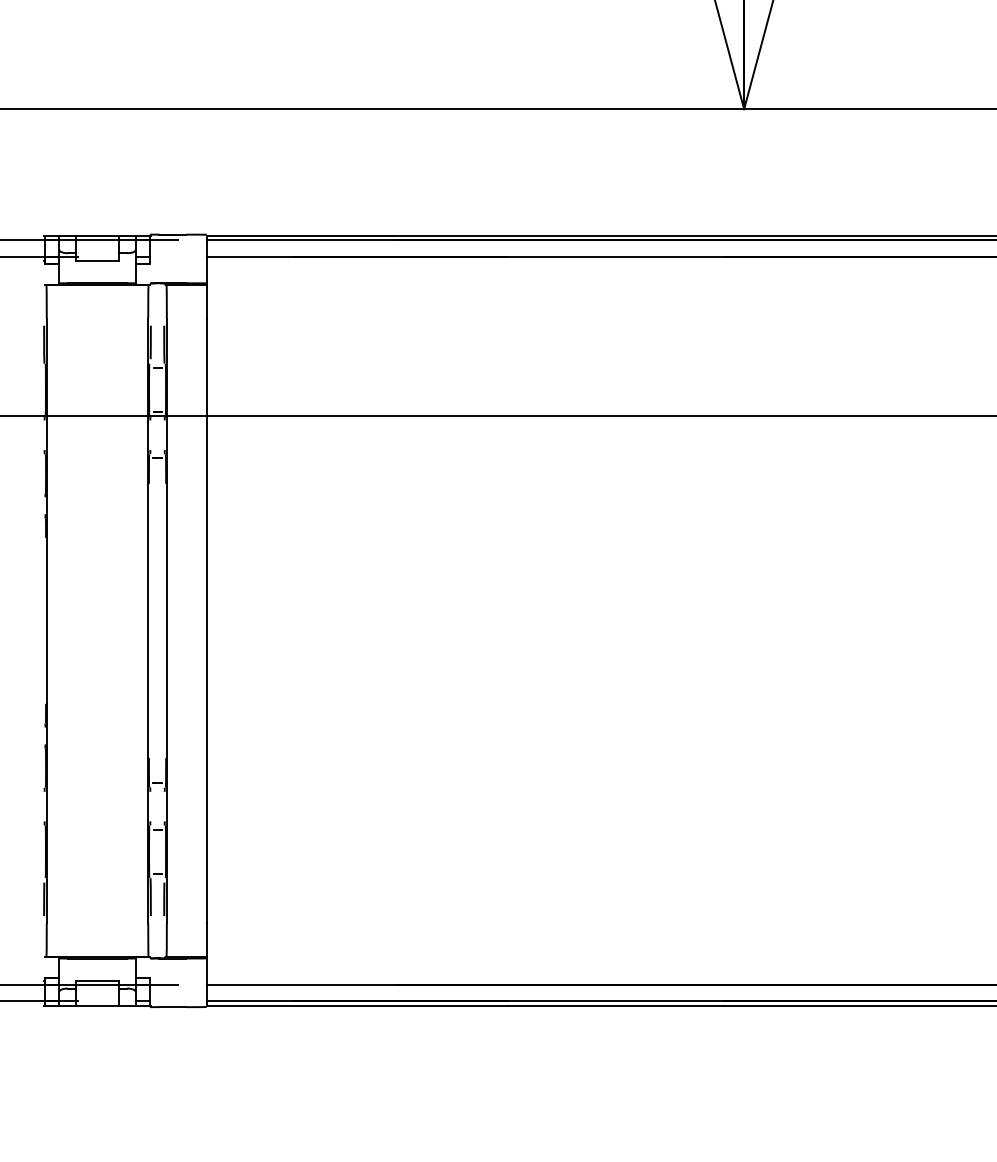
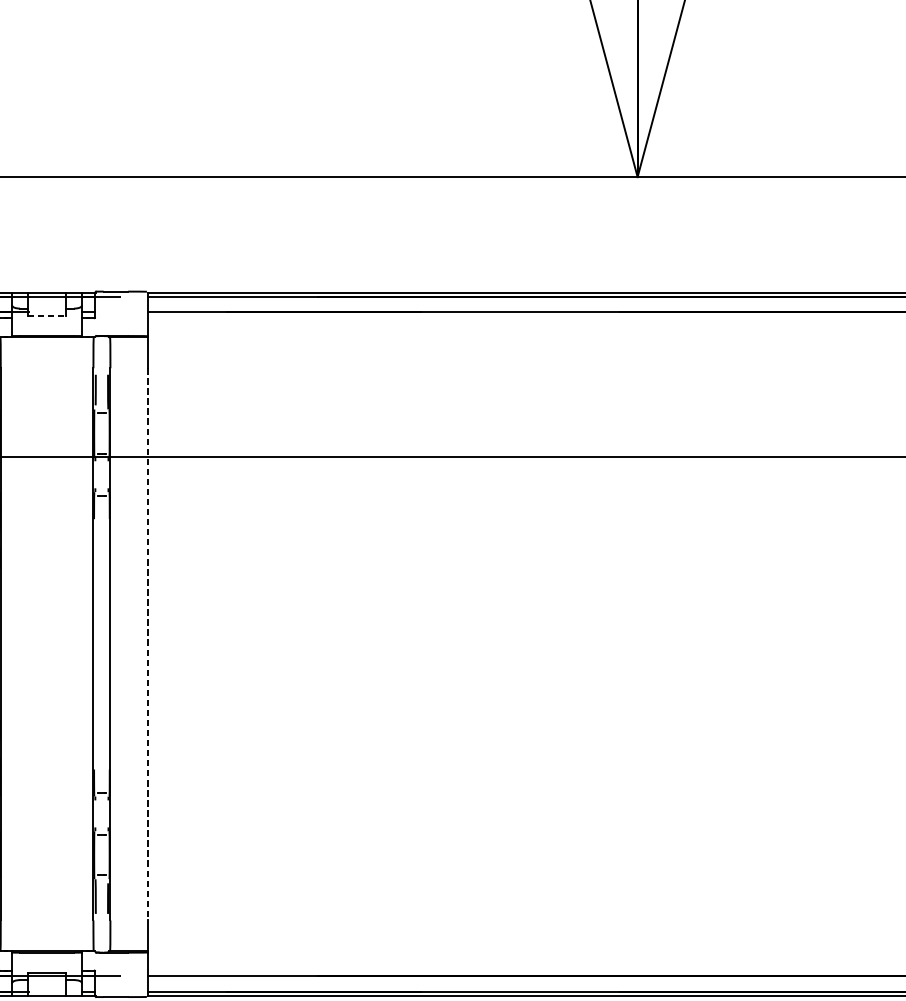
line: (98, 261) -> (48, 316), solid -> dashed
line: (207, 621) -> (147, 644), solid -> dashed

